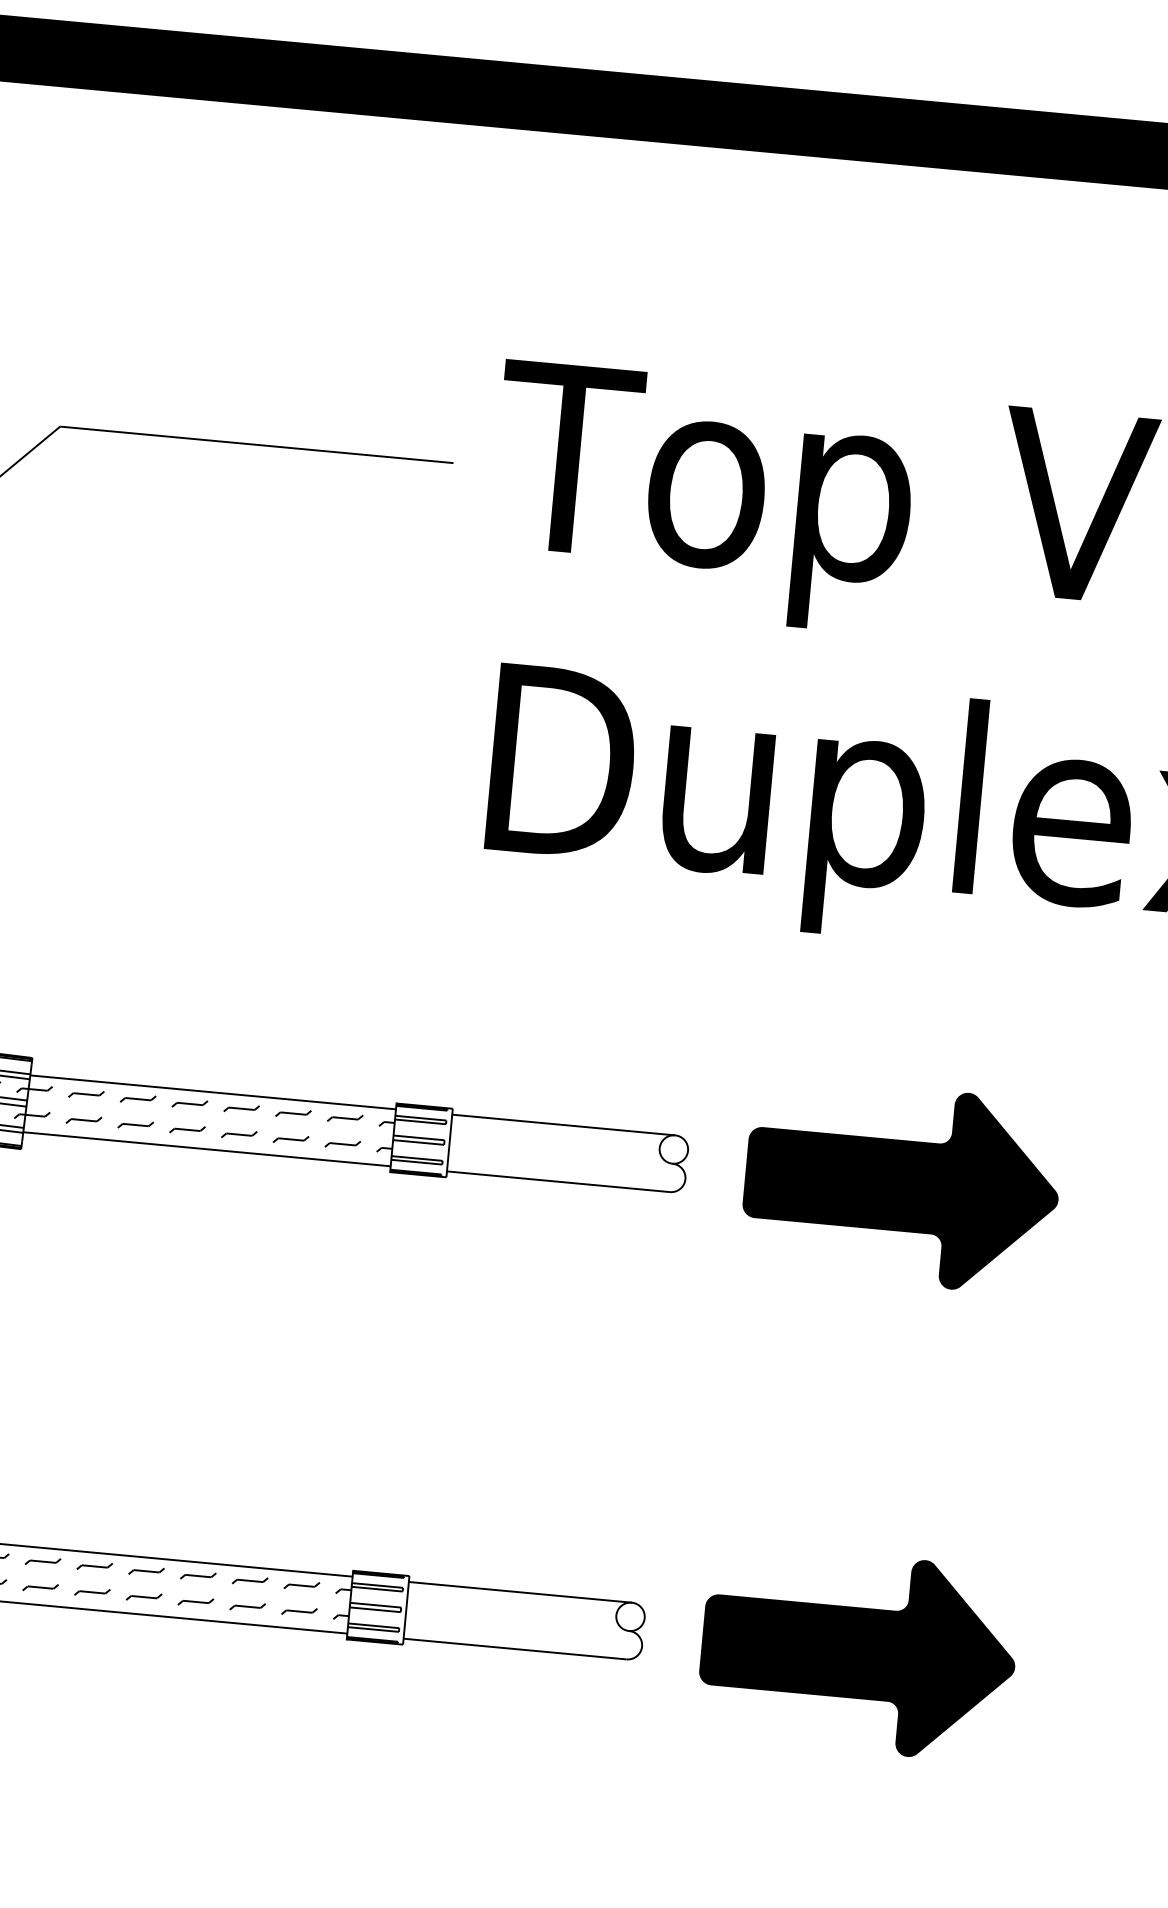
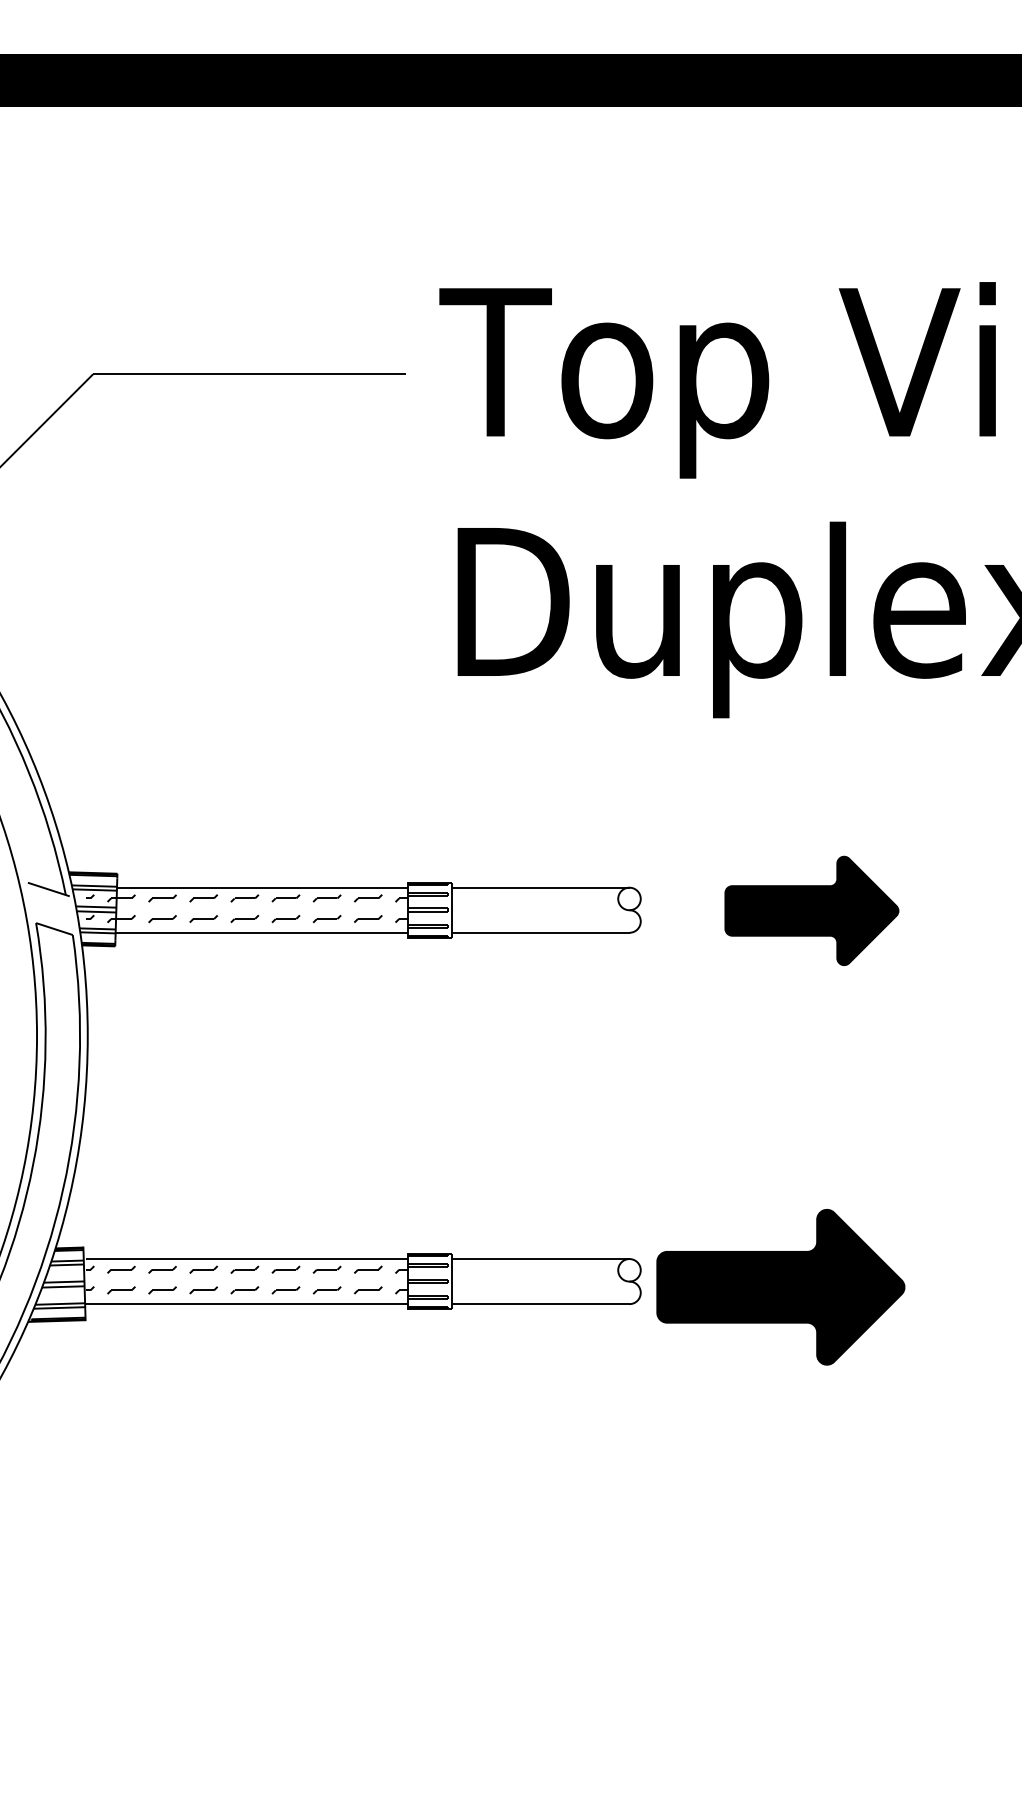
part: (901, 1185) -> (811, 910), size x0.7
part: (858, 1652) -> (780, 1286), moved

